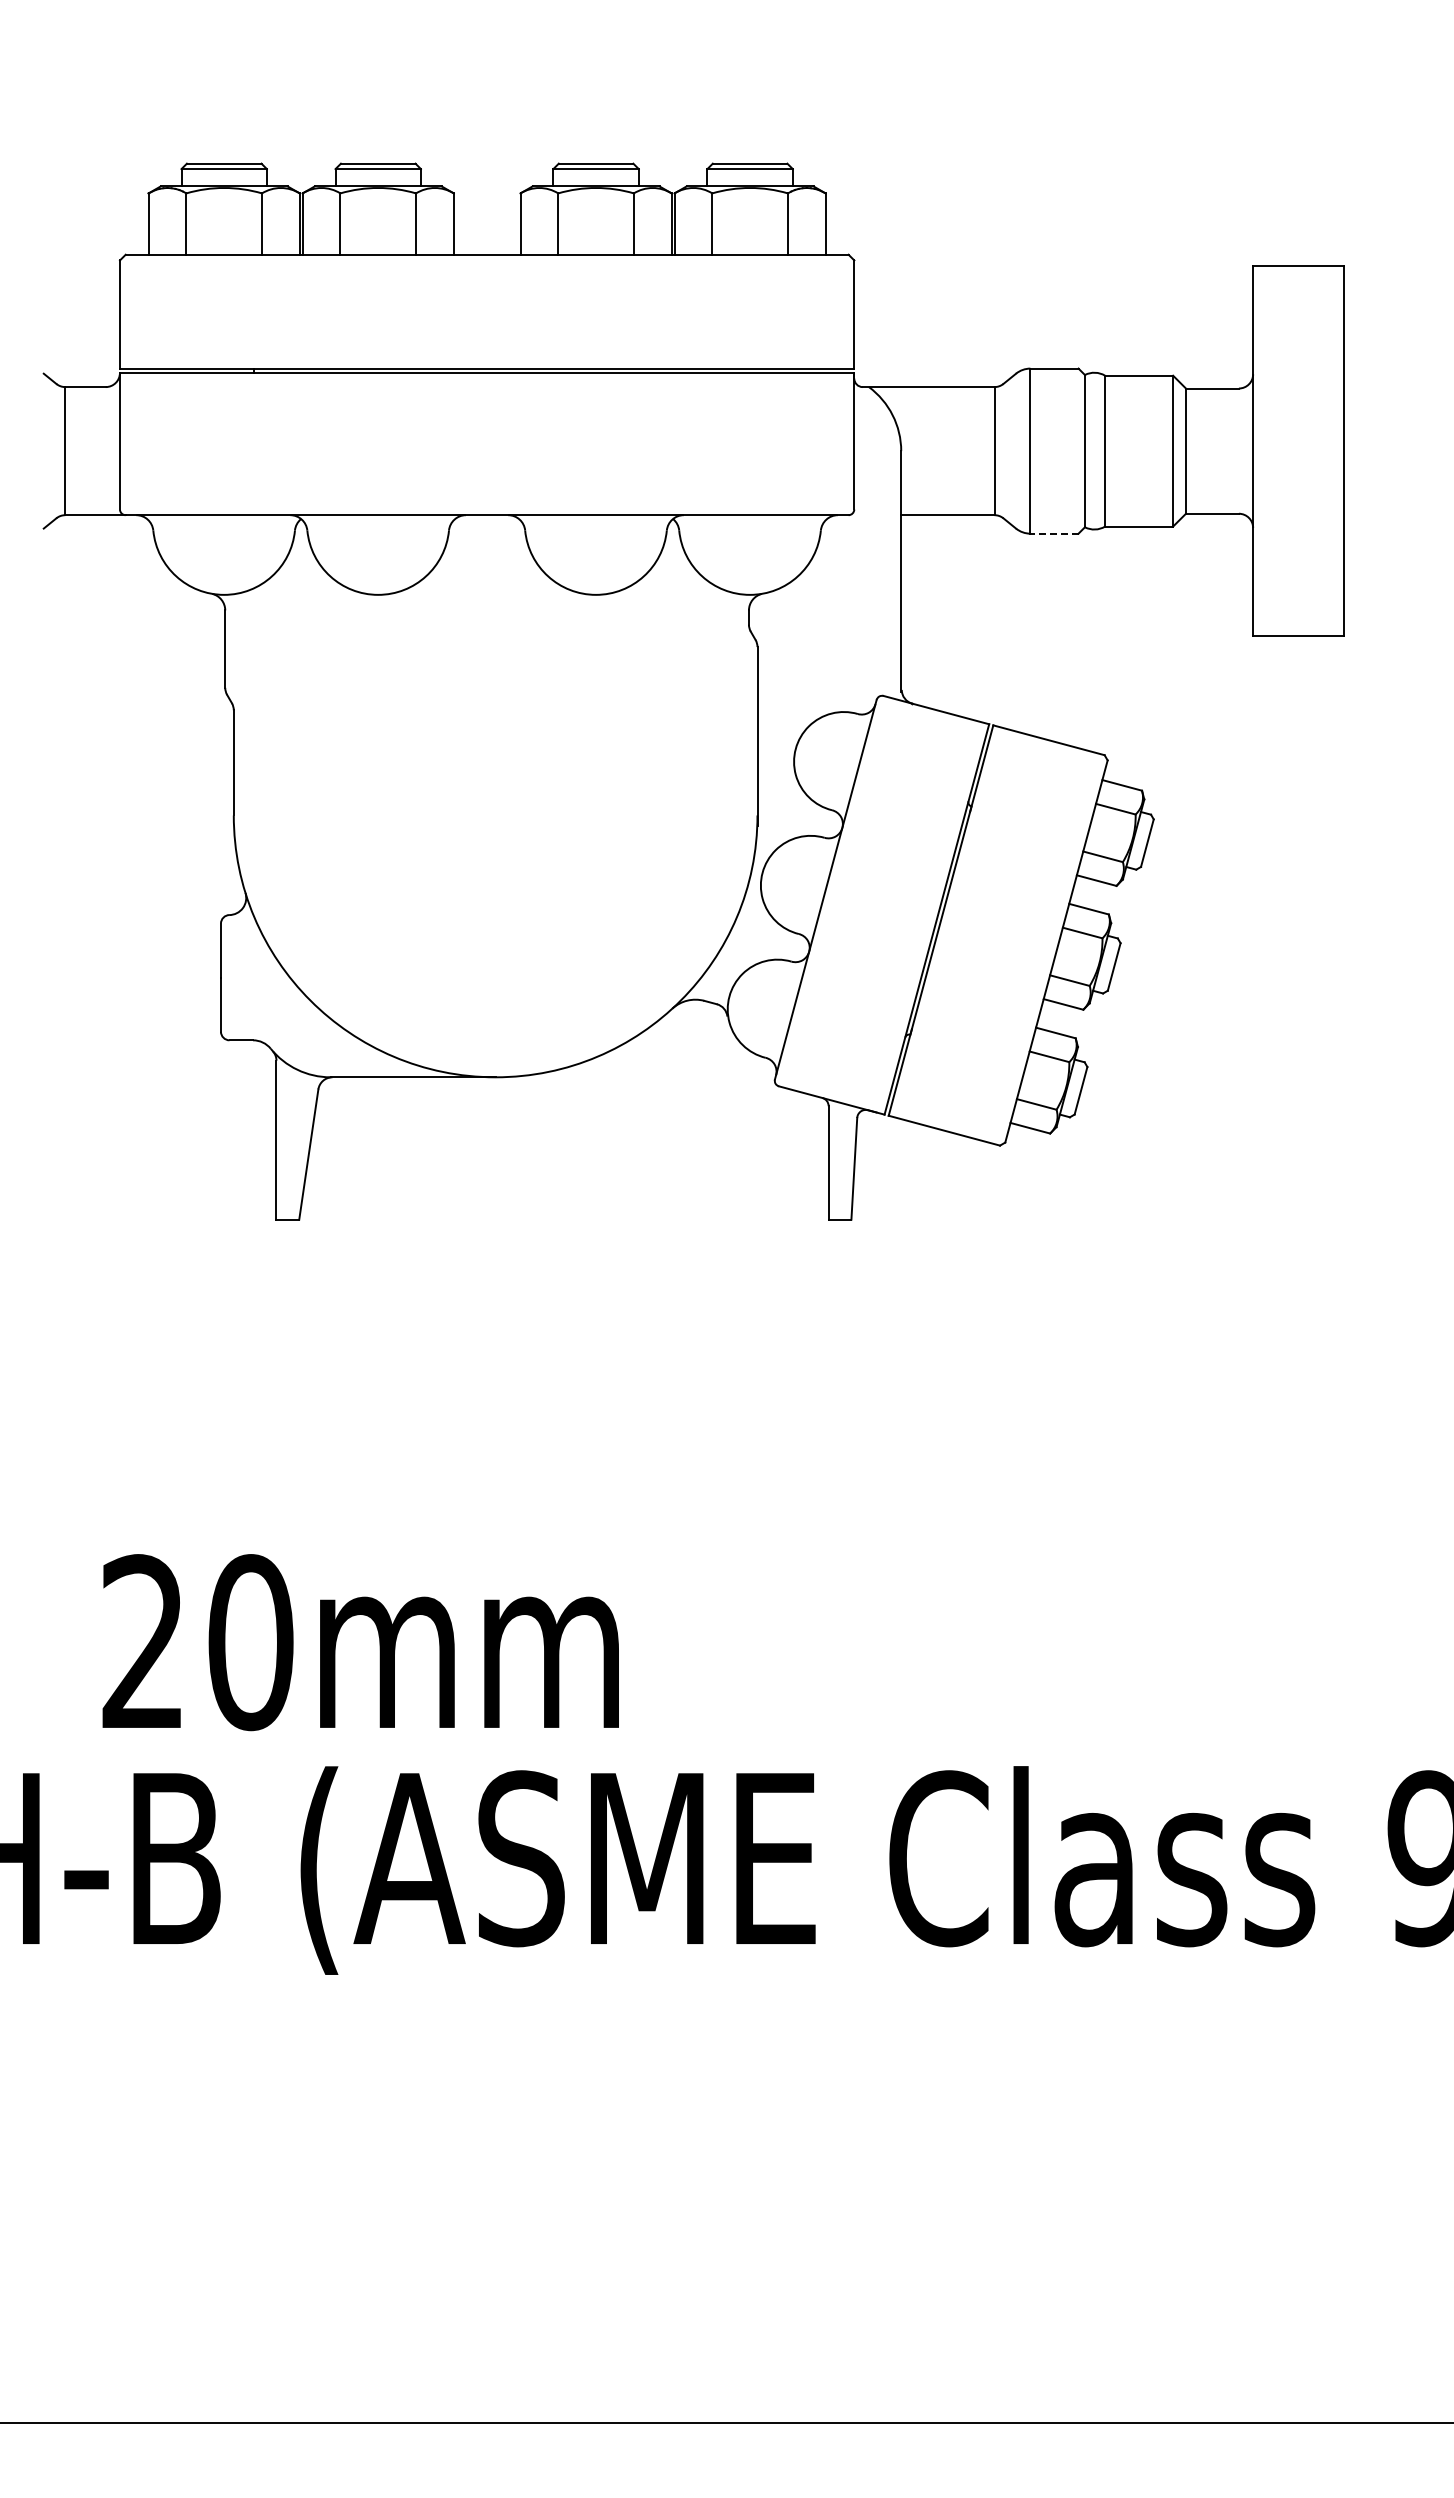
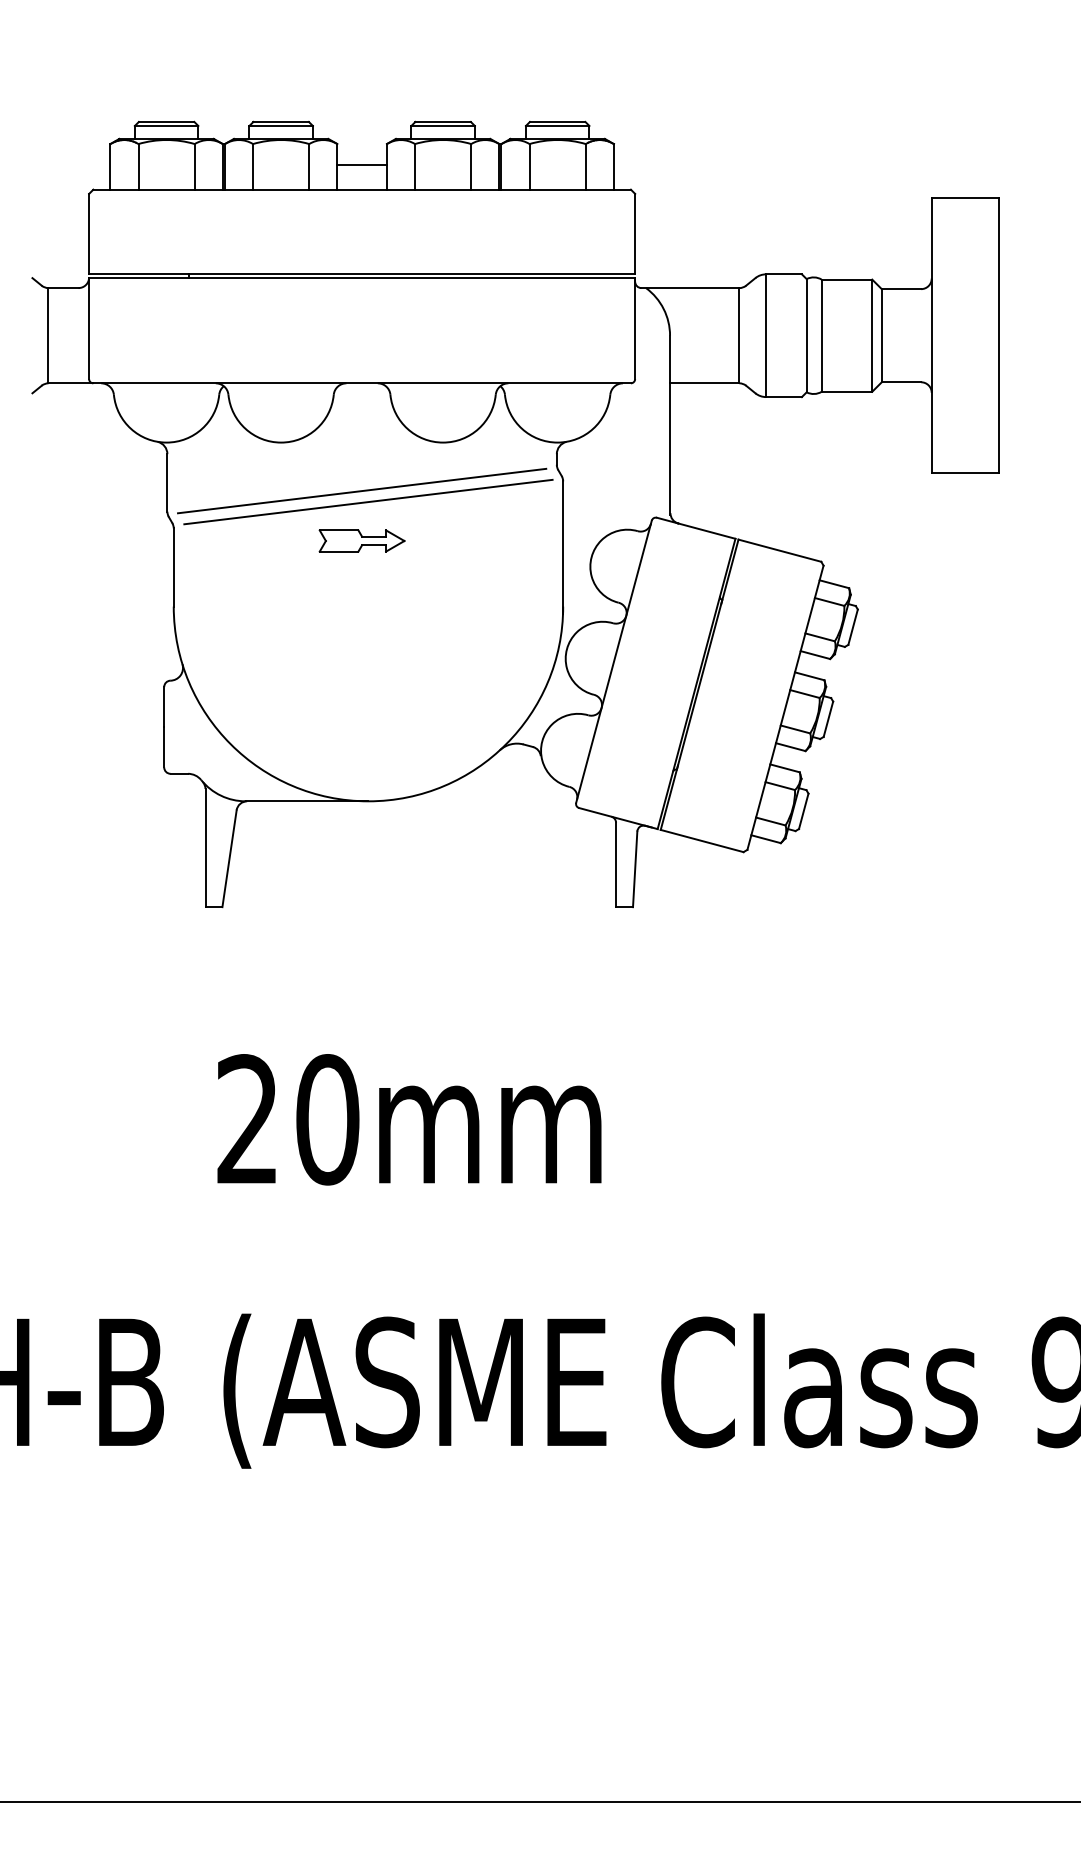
line: (486, 221) -> (361, 164), added
line: (1053, 533) -> (783, 396), dashed -> solid
line: (486, 659) -> (361, 490), added
line: (495, 674) -> (368, 501), added
part: (487, 727) -> (362, 541), added
text: (360, 1642) -> (409, 1119), moved

